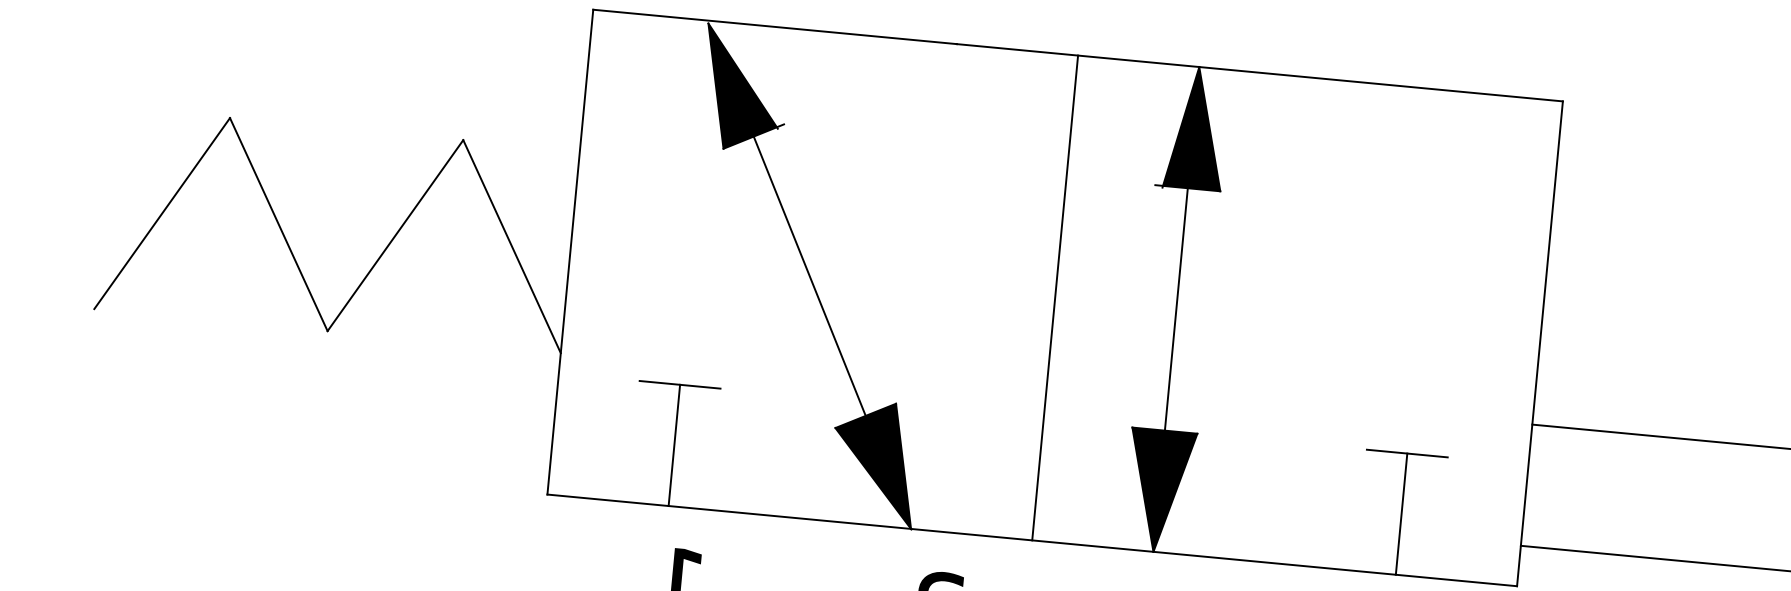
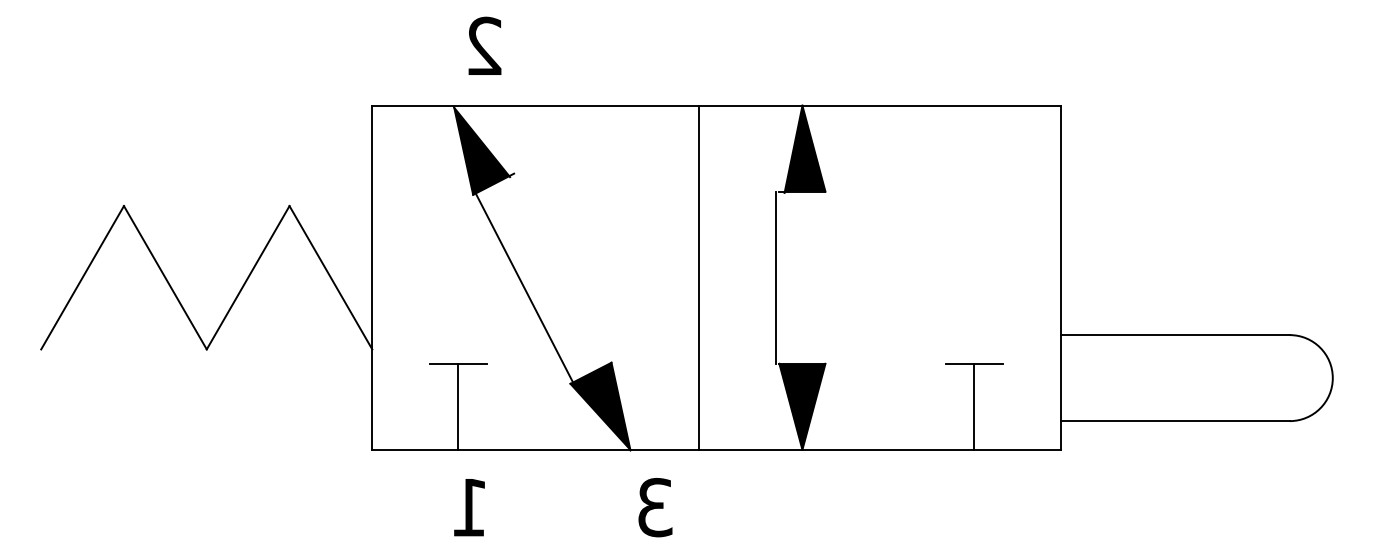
line: (808, 275) -> (523, 287), moved
line: (1055, 297) -> (699, 277), moved
line: (1176, 309) -> (776, 277), moved

